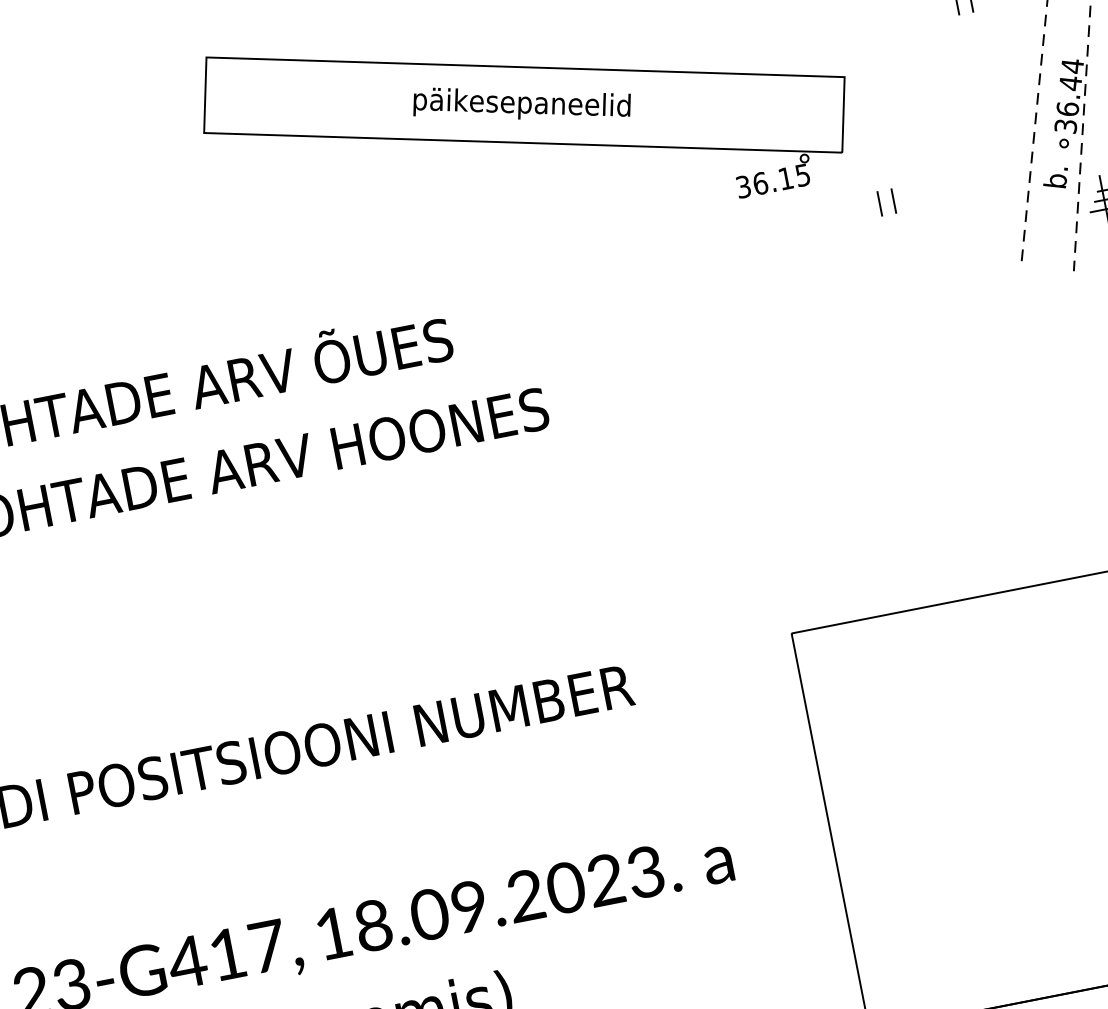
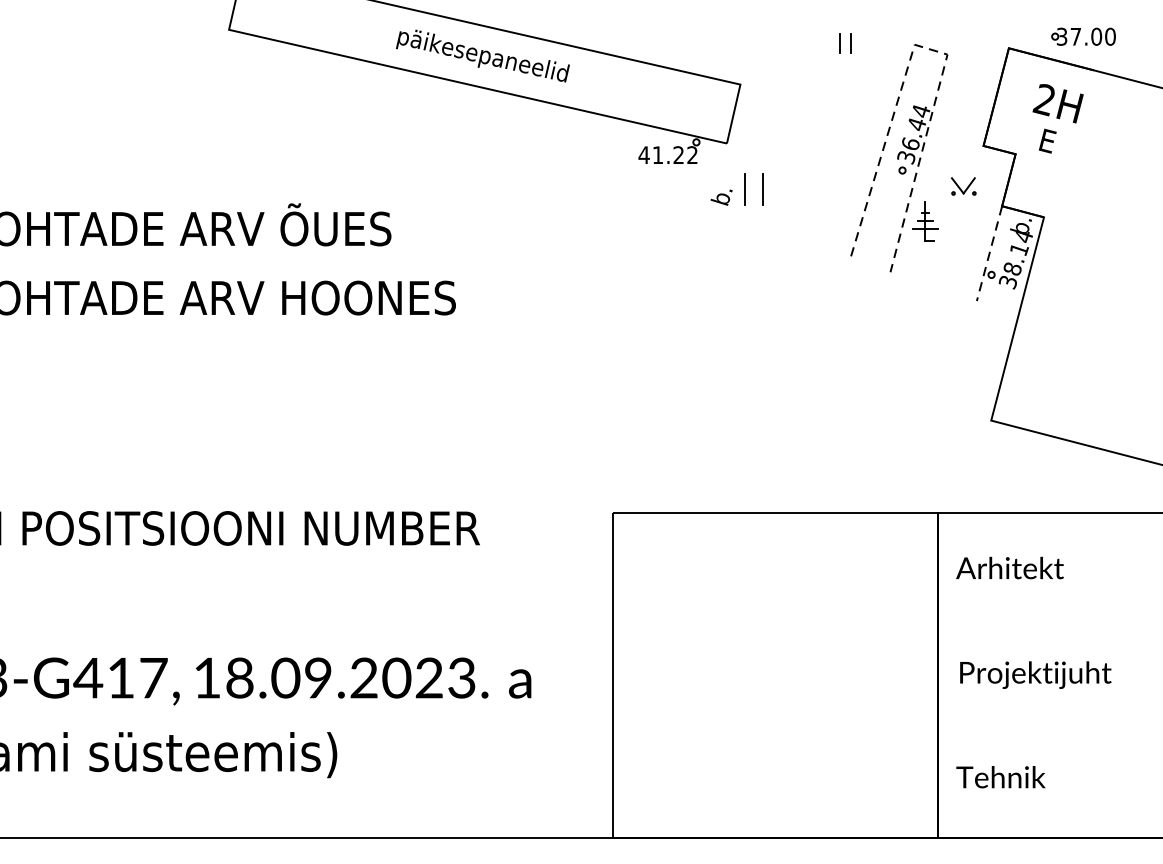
text: (1055, 179) -> (721, 197), moved
text: (772, 181) -> (667, 155), 36.15 -> 41.22
part: (887, 202) -> (754, 189), size x1.6

